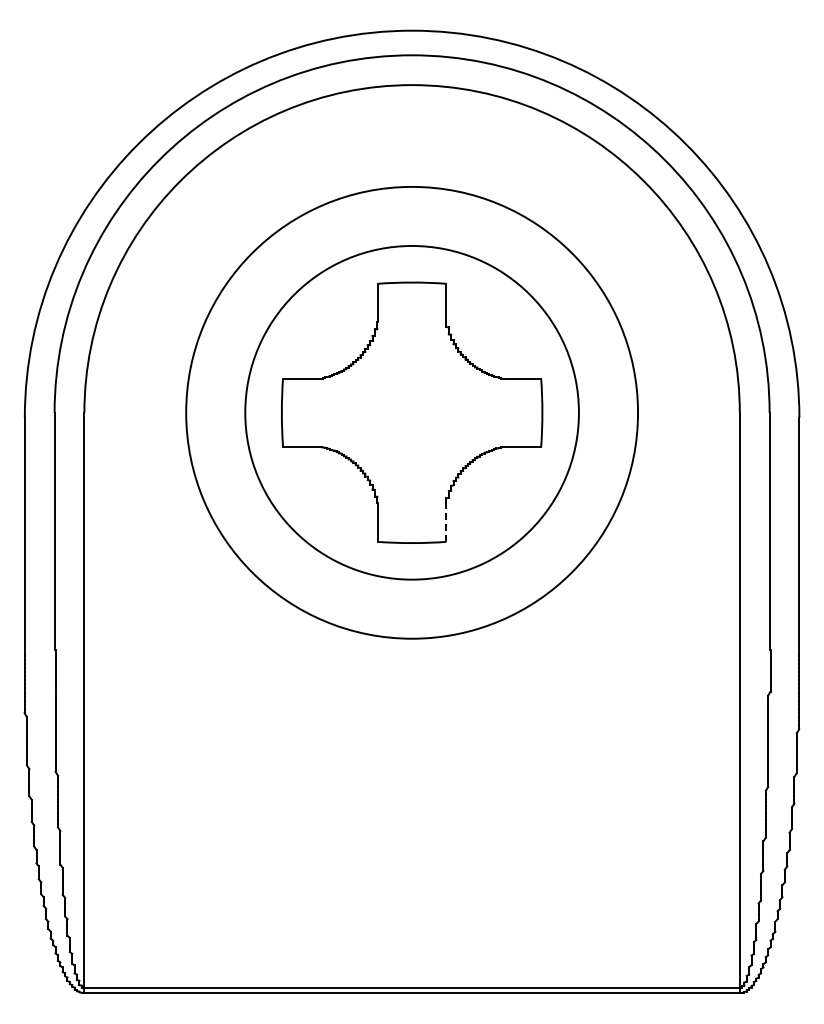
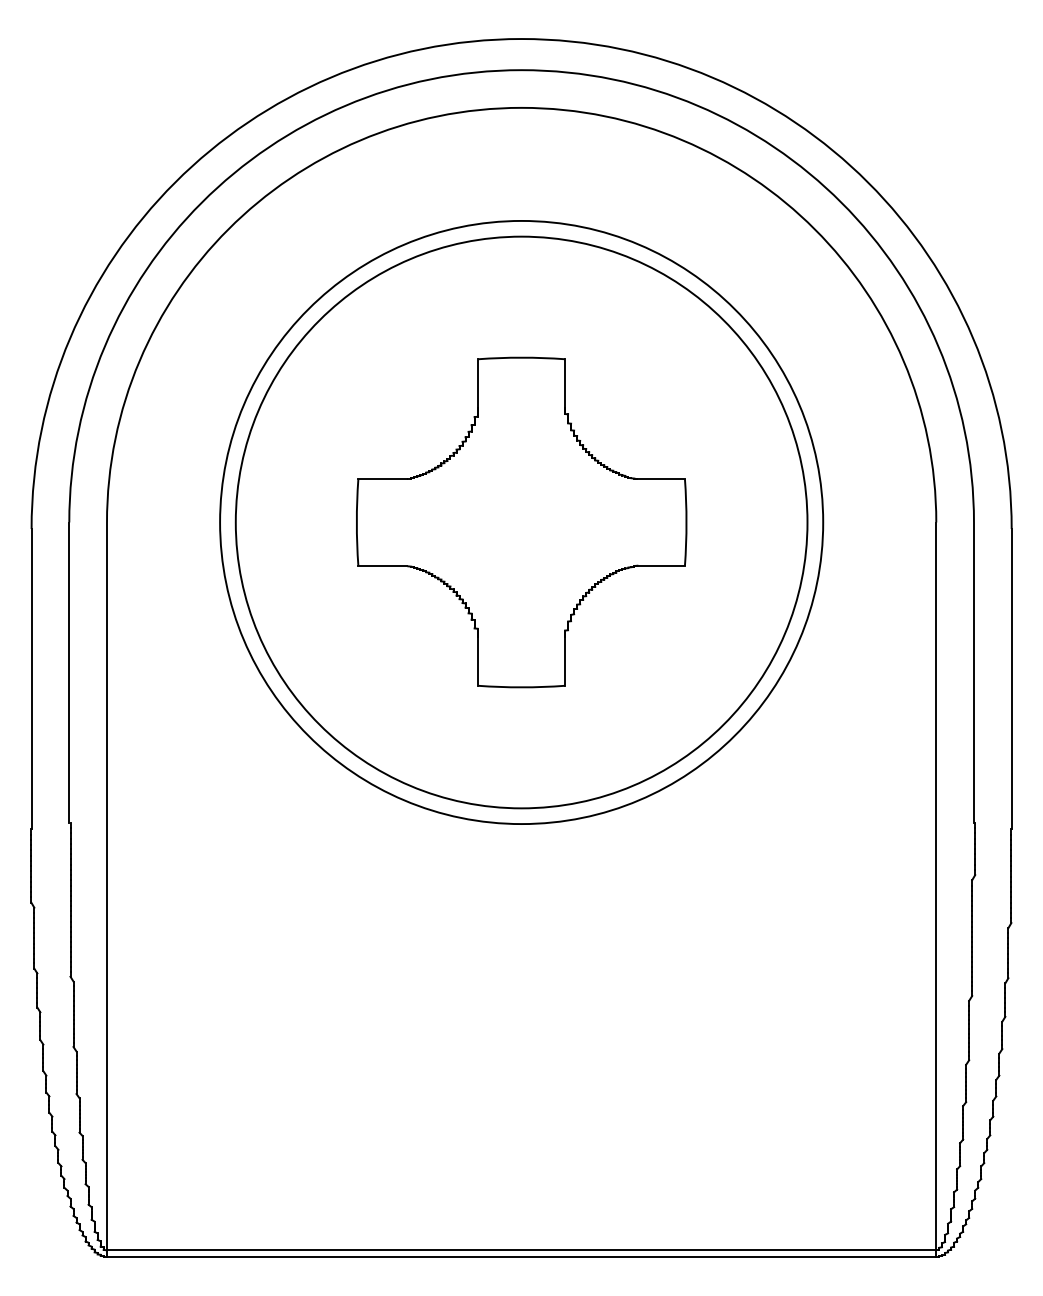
circle: (411, 412) -> (520, 522), size x1.43
line: (446, 522) -> (565, 661), dashed -> solid

